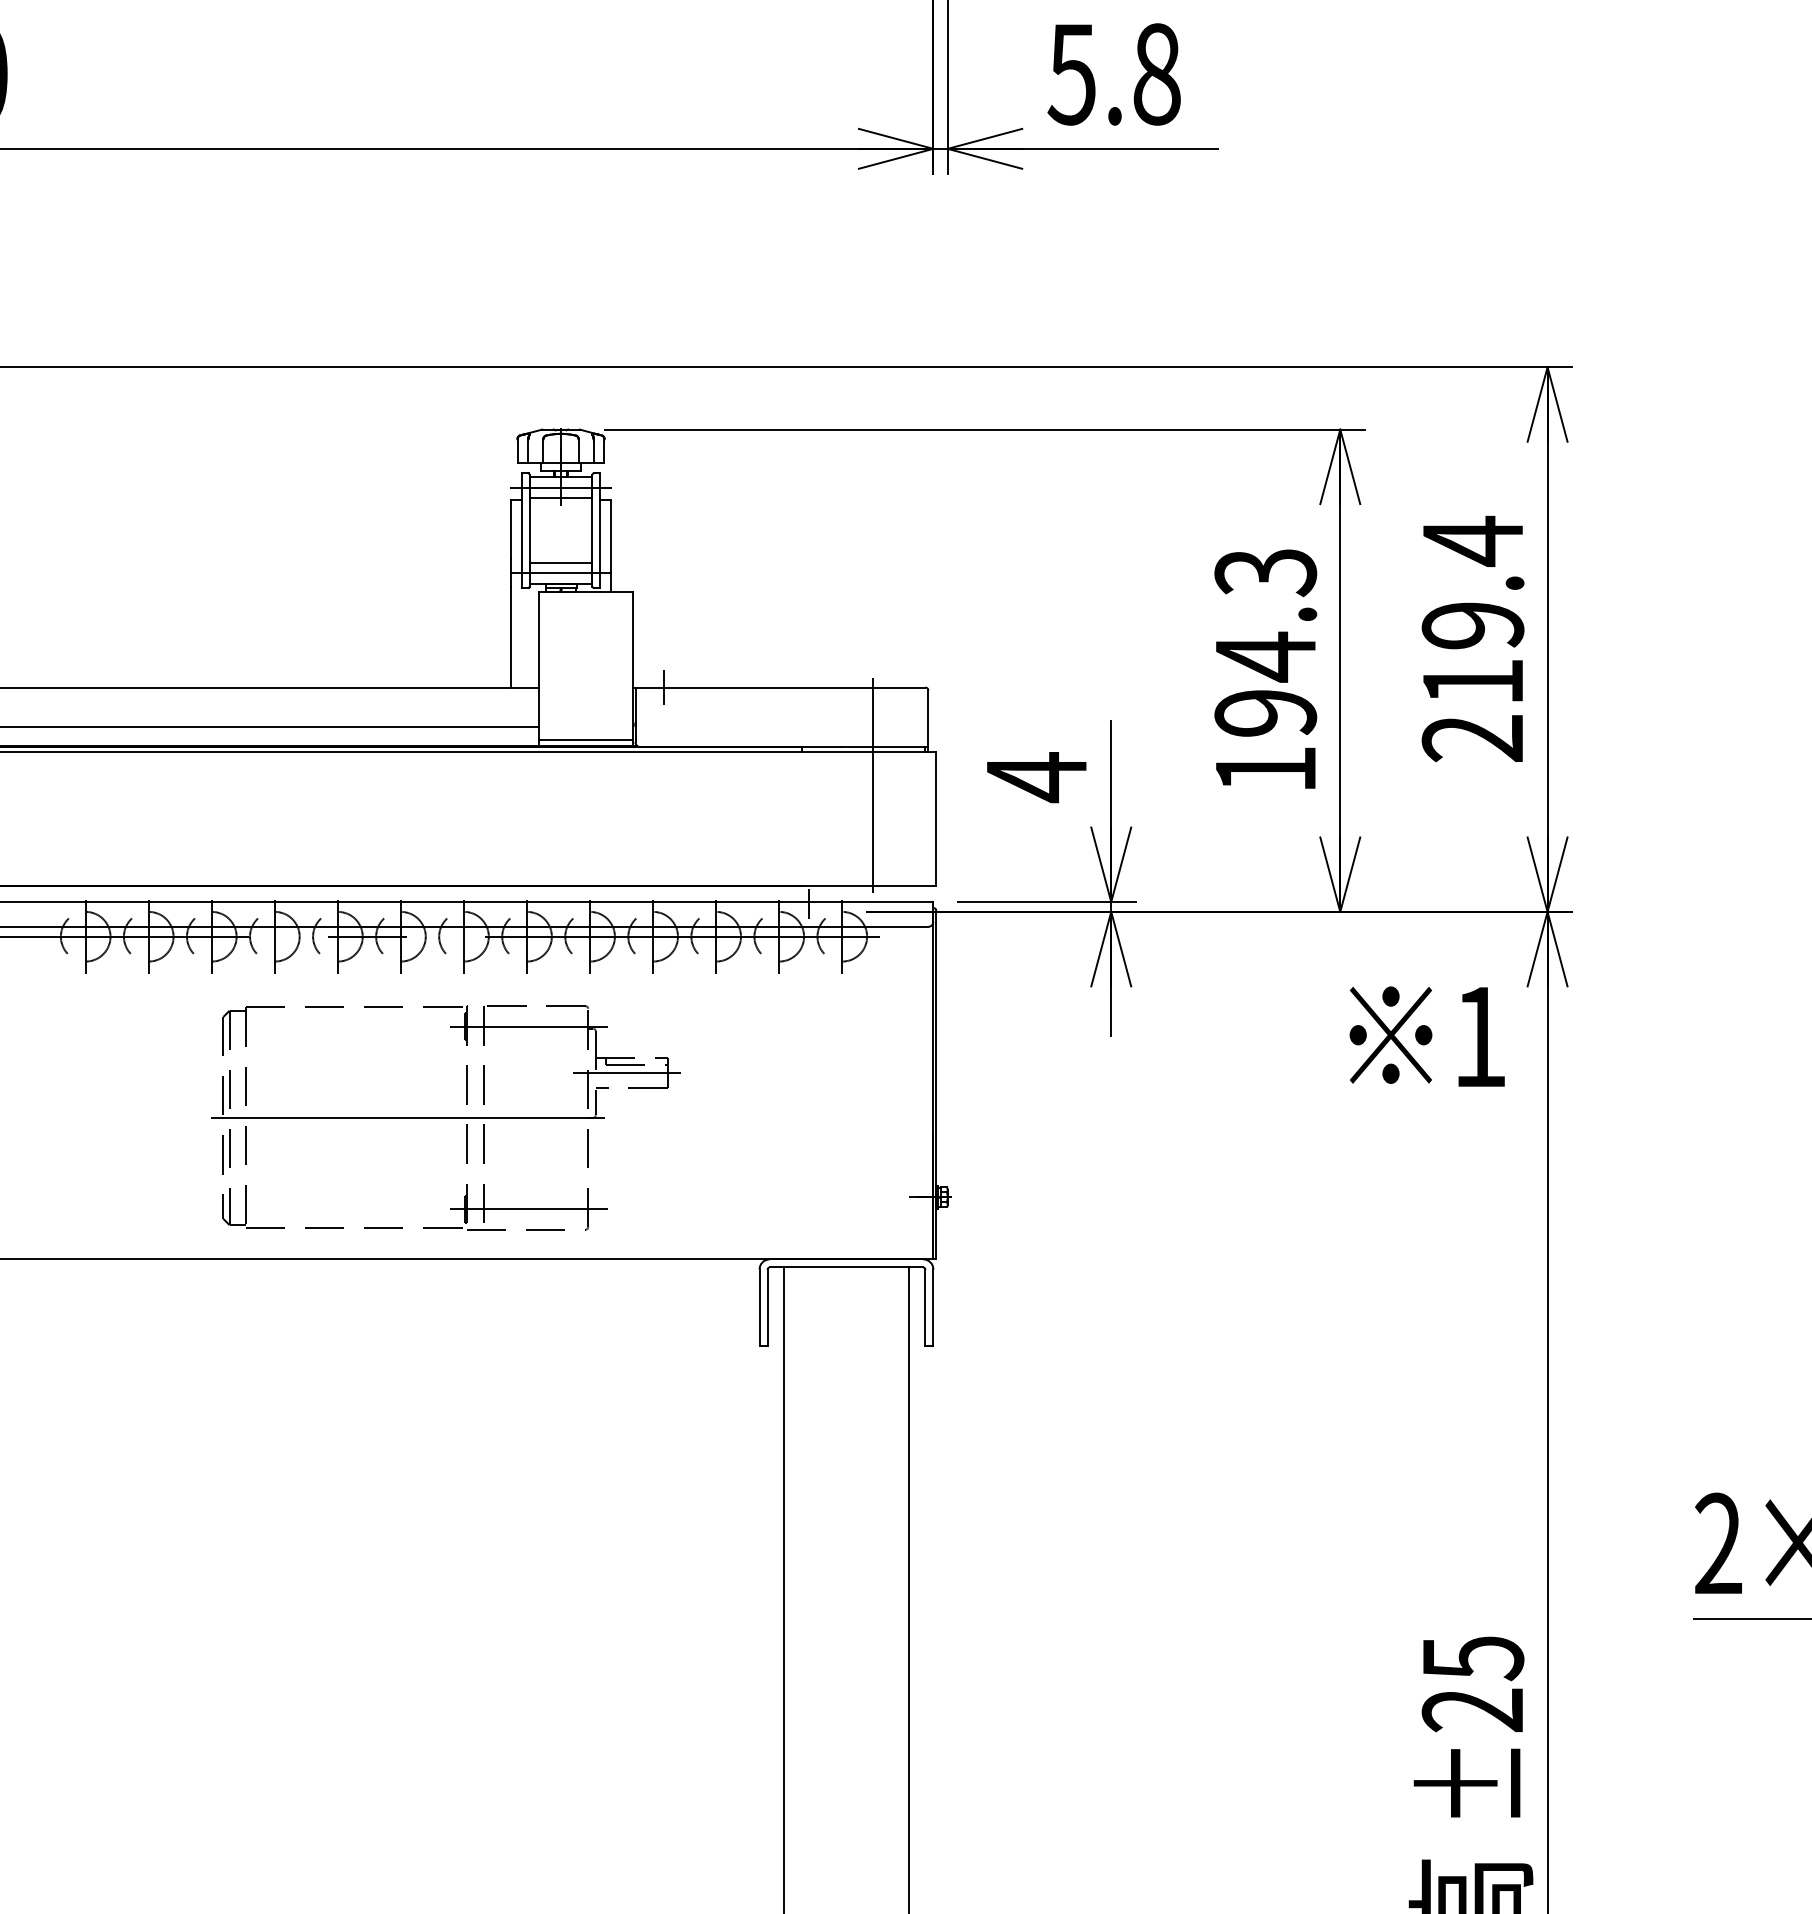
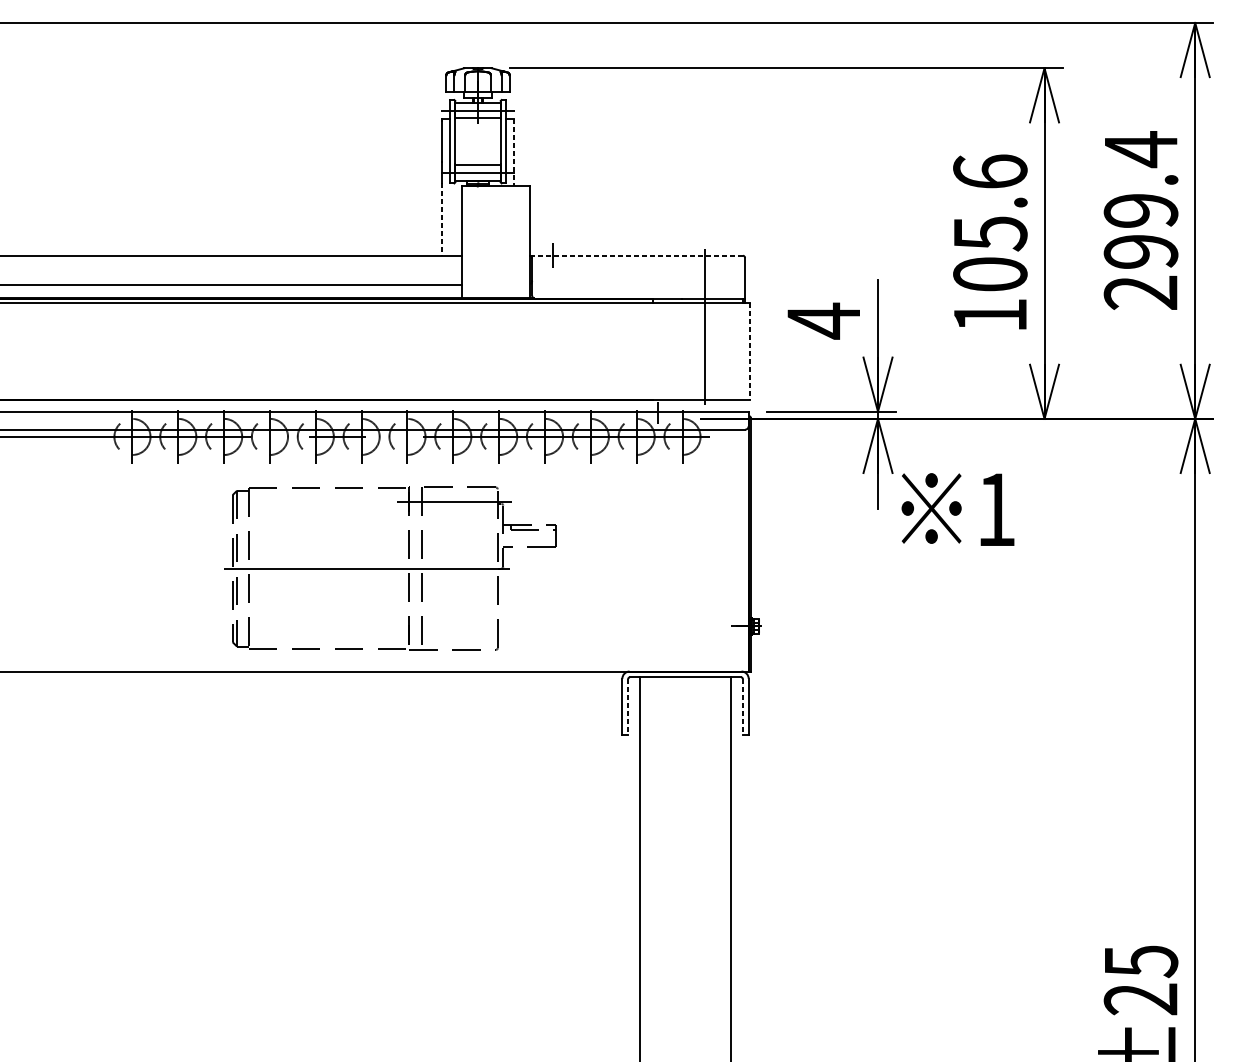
line: (610, 546) -> (513, 153), solid -> dashed
line: (511, 637) -> (442, 219), solid -> dashed
text: (1265, 642) -> (990, 223), 194.3 -> 105.6
text: (1472, 682) -> (1140, 252), 219.4 -> 299.4
line: (780, 687) -> (637, 255), solid -> dashed
line: (585, 739) -> (495, 293), removed
line: (935, 819) -> (750, 351), solid -> dashed
text: (1426, 1036) -> (957, 509), moved
line: (626, 1073) -> (525, 536), removed
line: (528, 1209) -> (454, 635), removed
line: (767, 1308) -> (628, 707), solid -> dashed
line: (925, 1308) -> (742, 707), solid -> dashed

